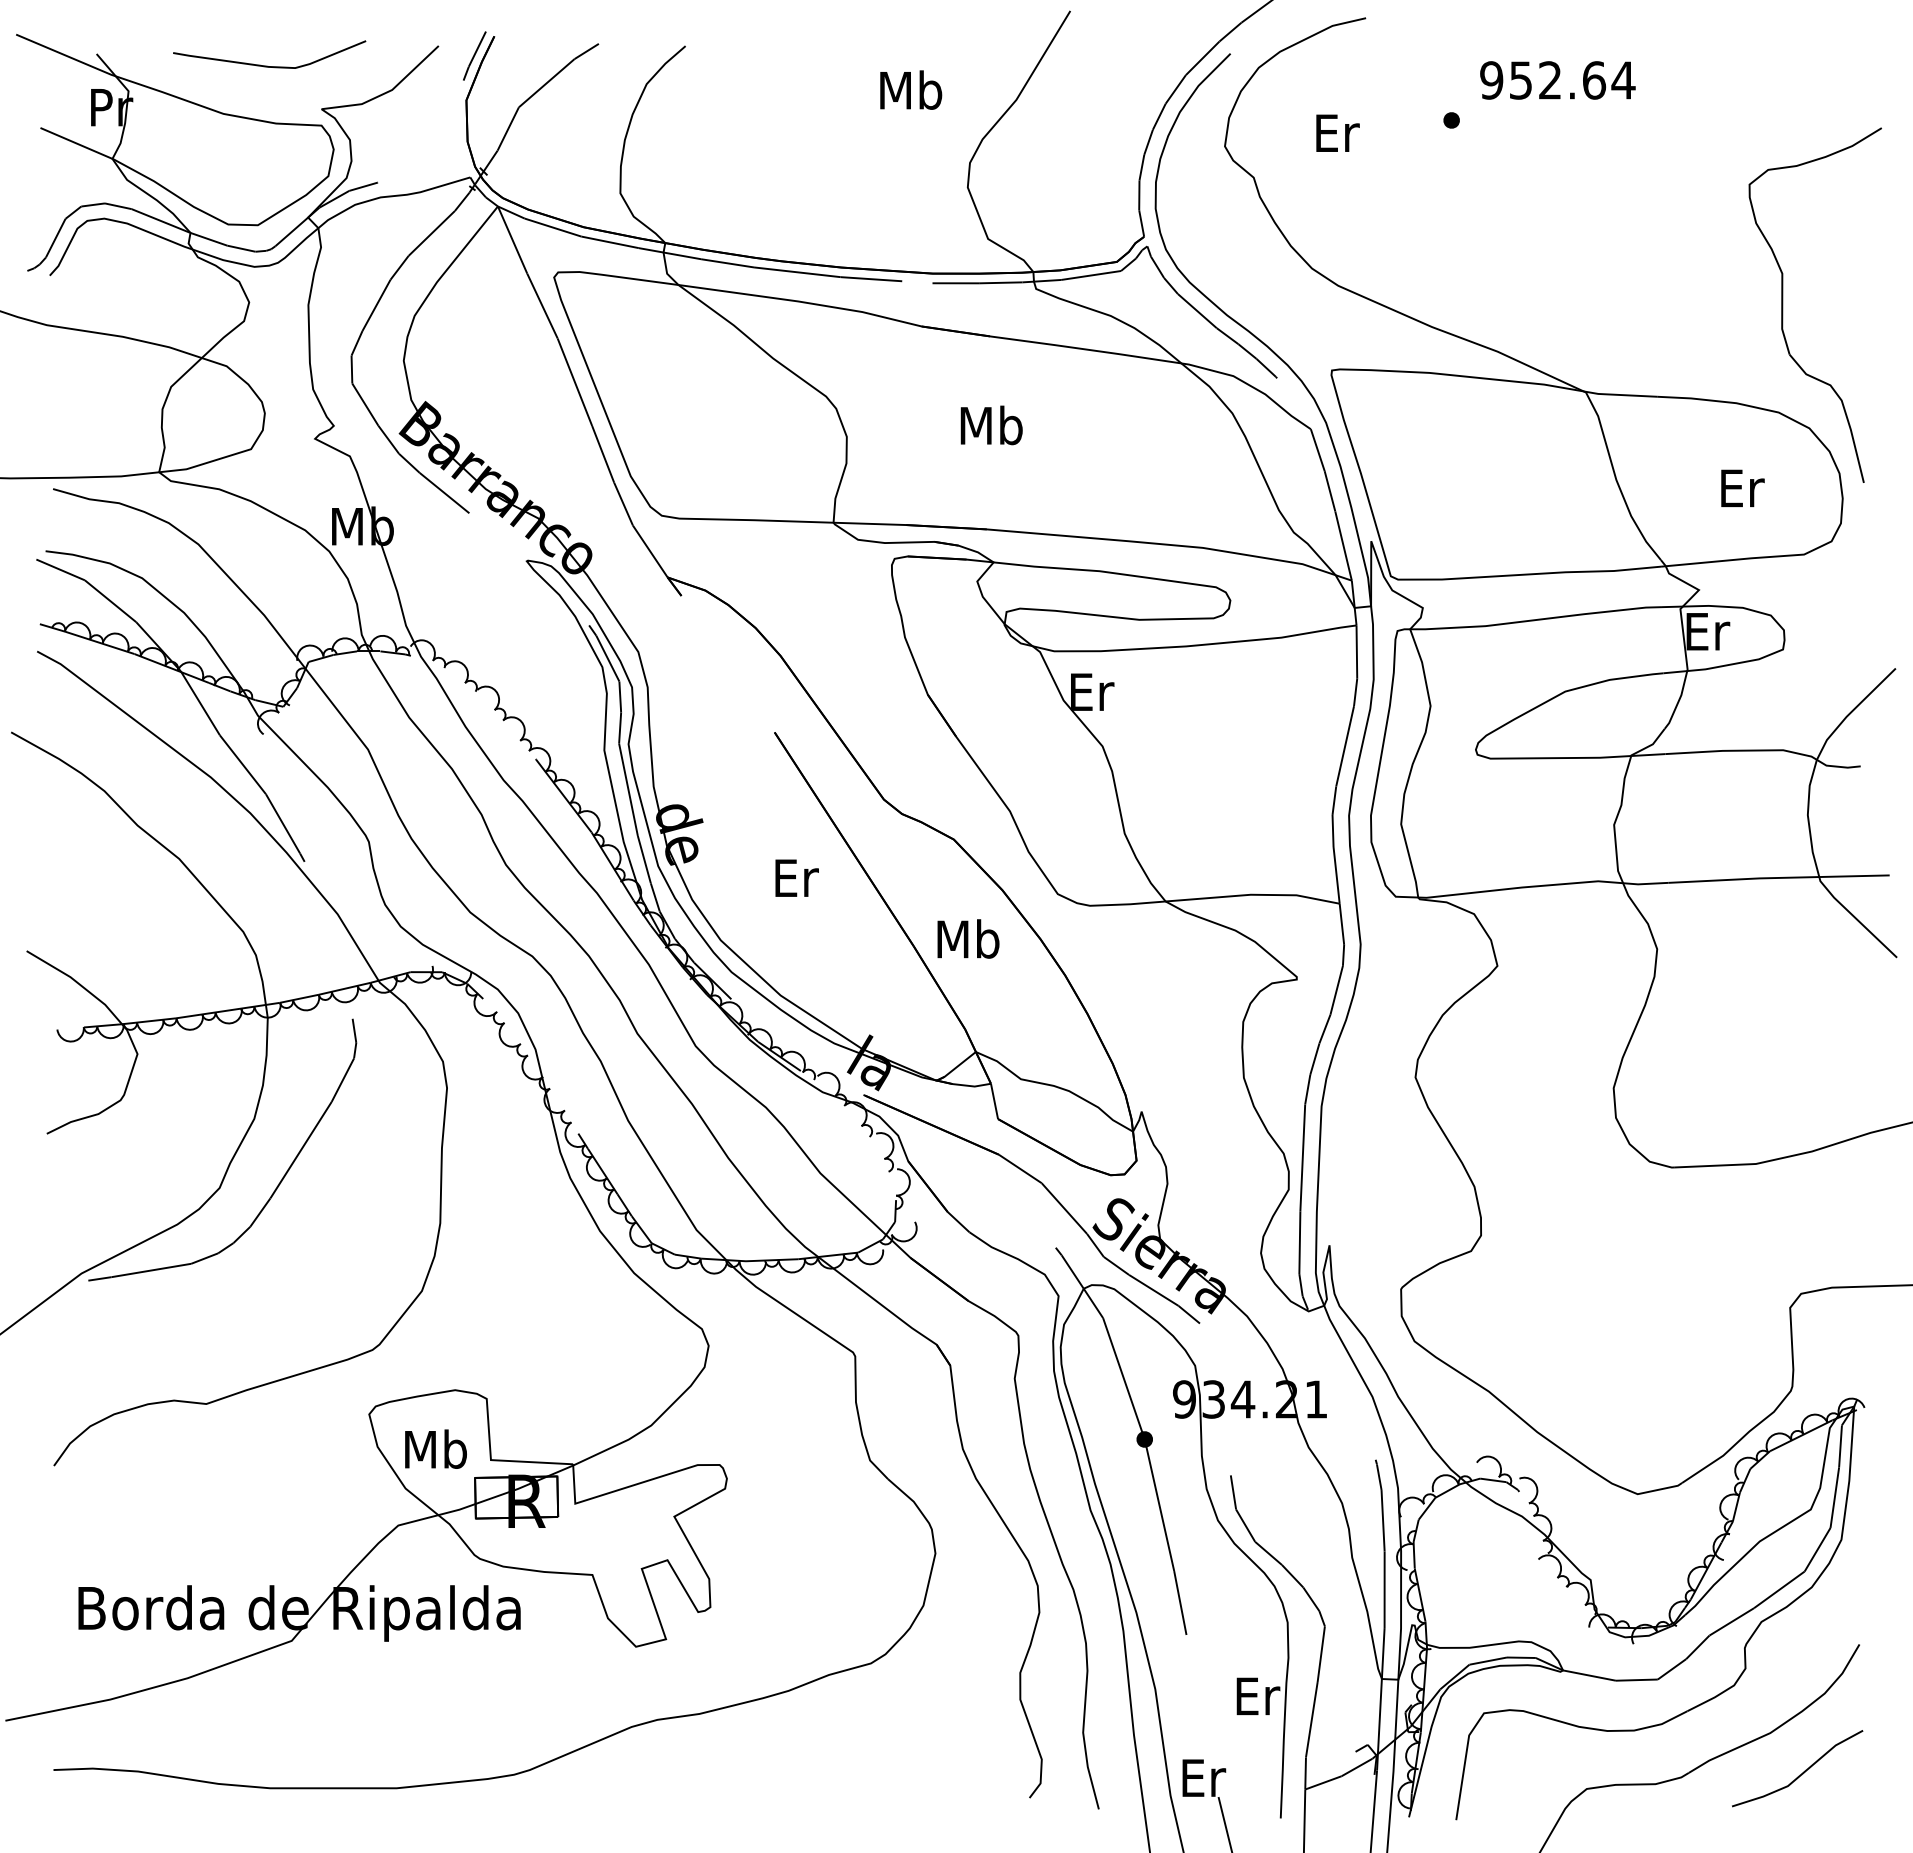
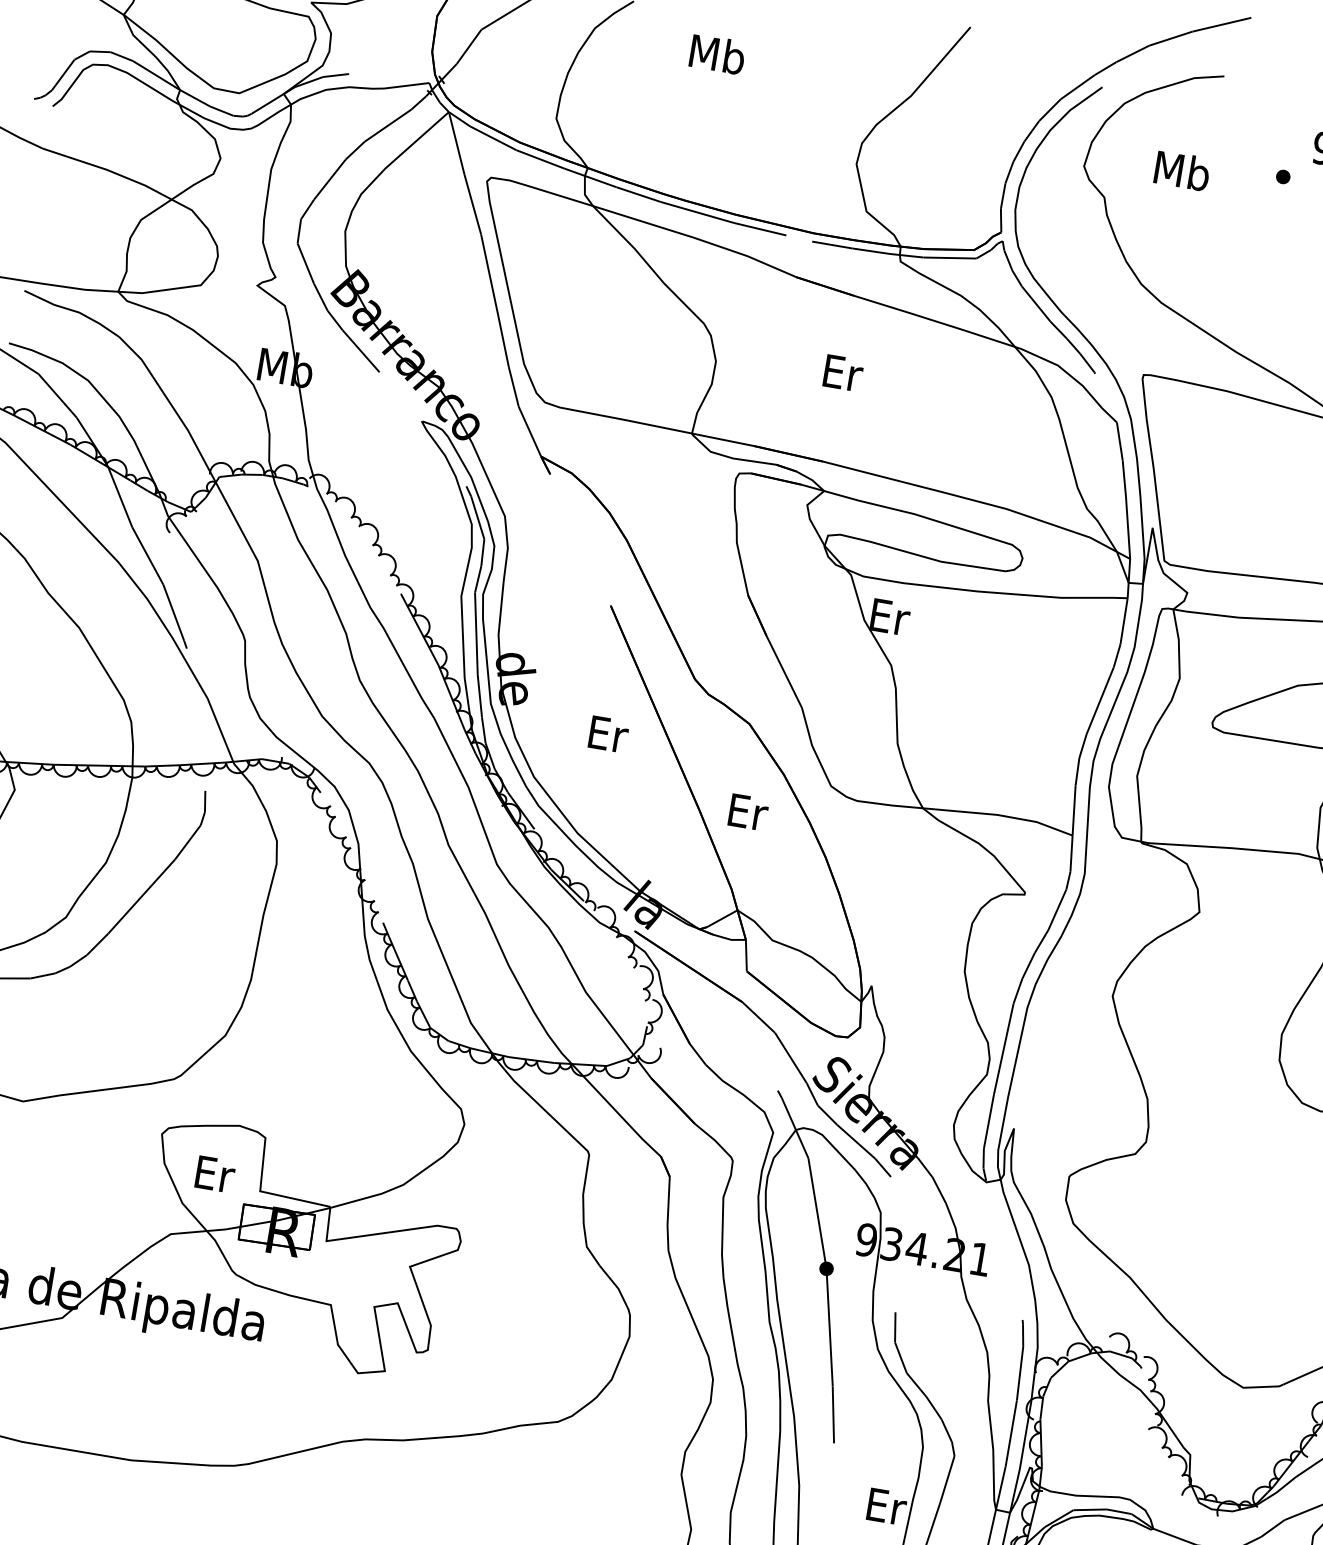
text: (911, 89) -> (718, 53), moved
text: (1336, 132) -> (1182, 170), Er -> Mb
text: (991, 425) -> (842, 372), Mb -> Er
text: (968, 938) -> (747, 811), Mb -> Er
text: (435, 1448) -> (214, 1173), Mb -> Er

